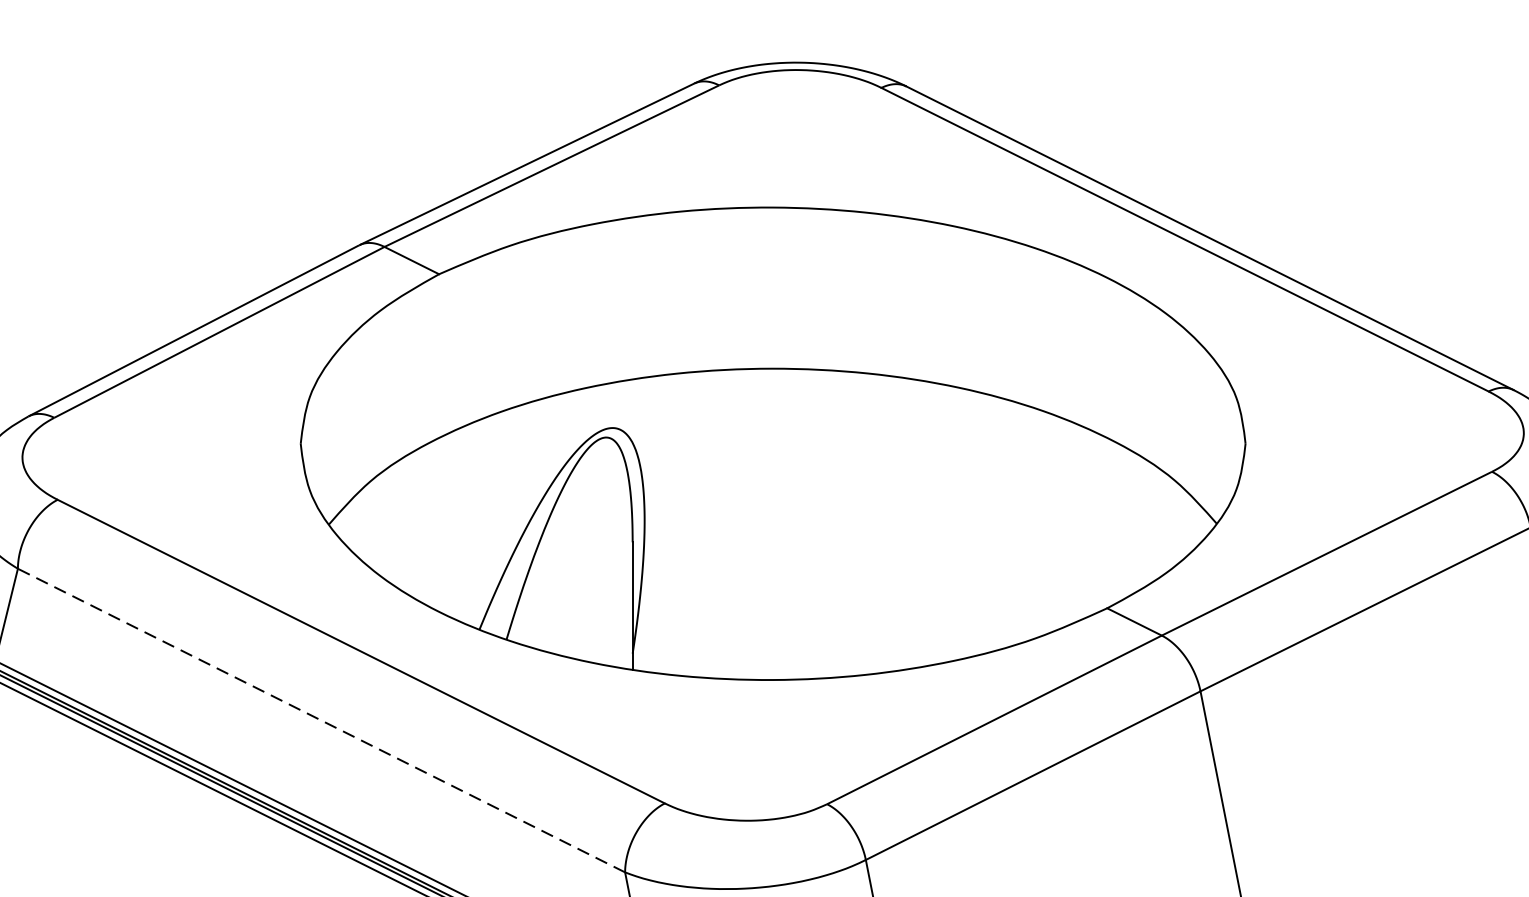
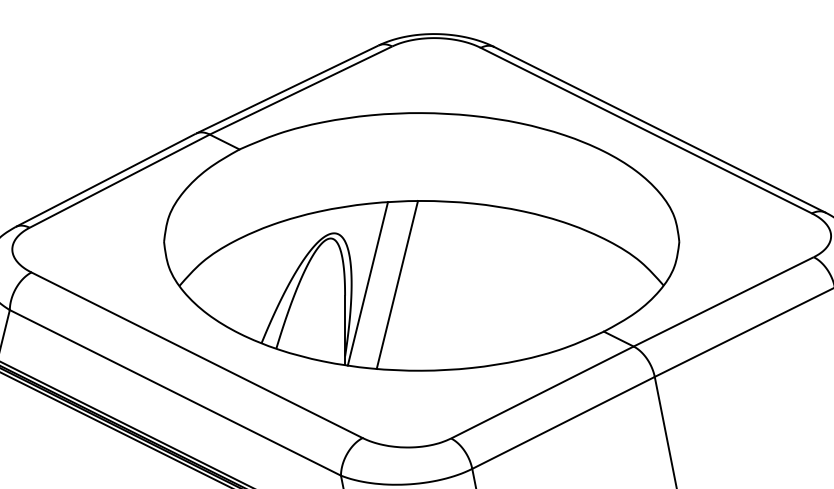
line: (673, 520) -> (367, 283), added
line: (728, 521) -> (397, 284), added
line: (319, 719) -> (174, 392), dashed -> solid

